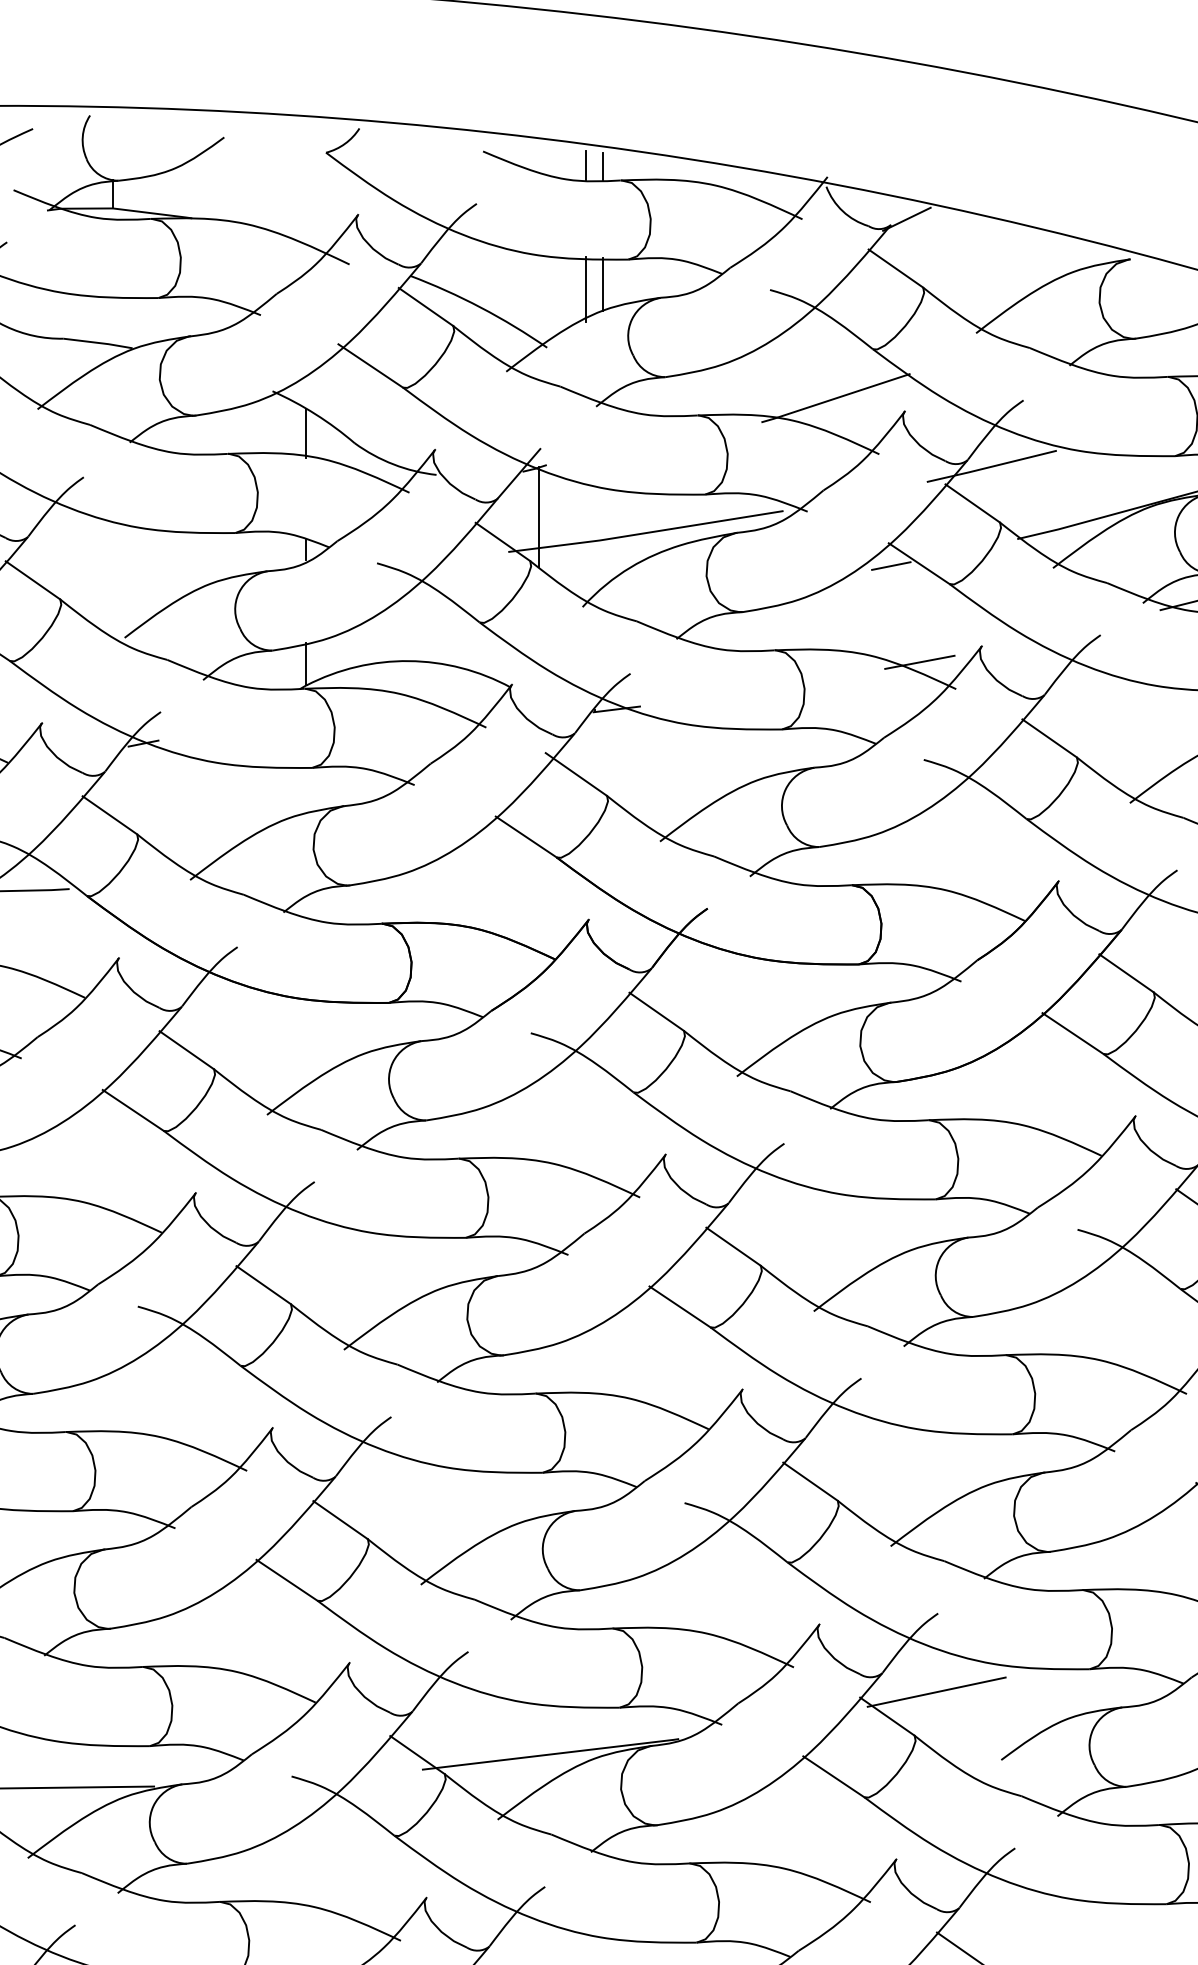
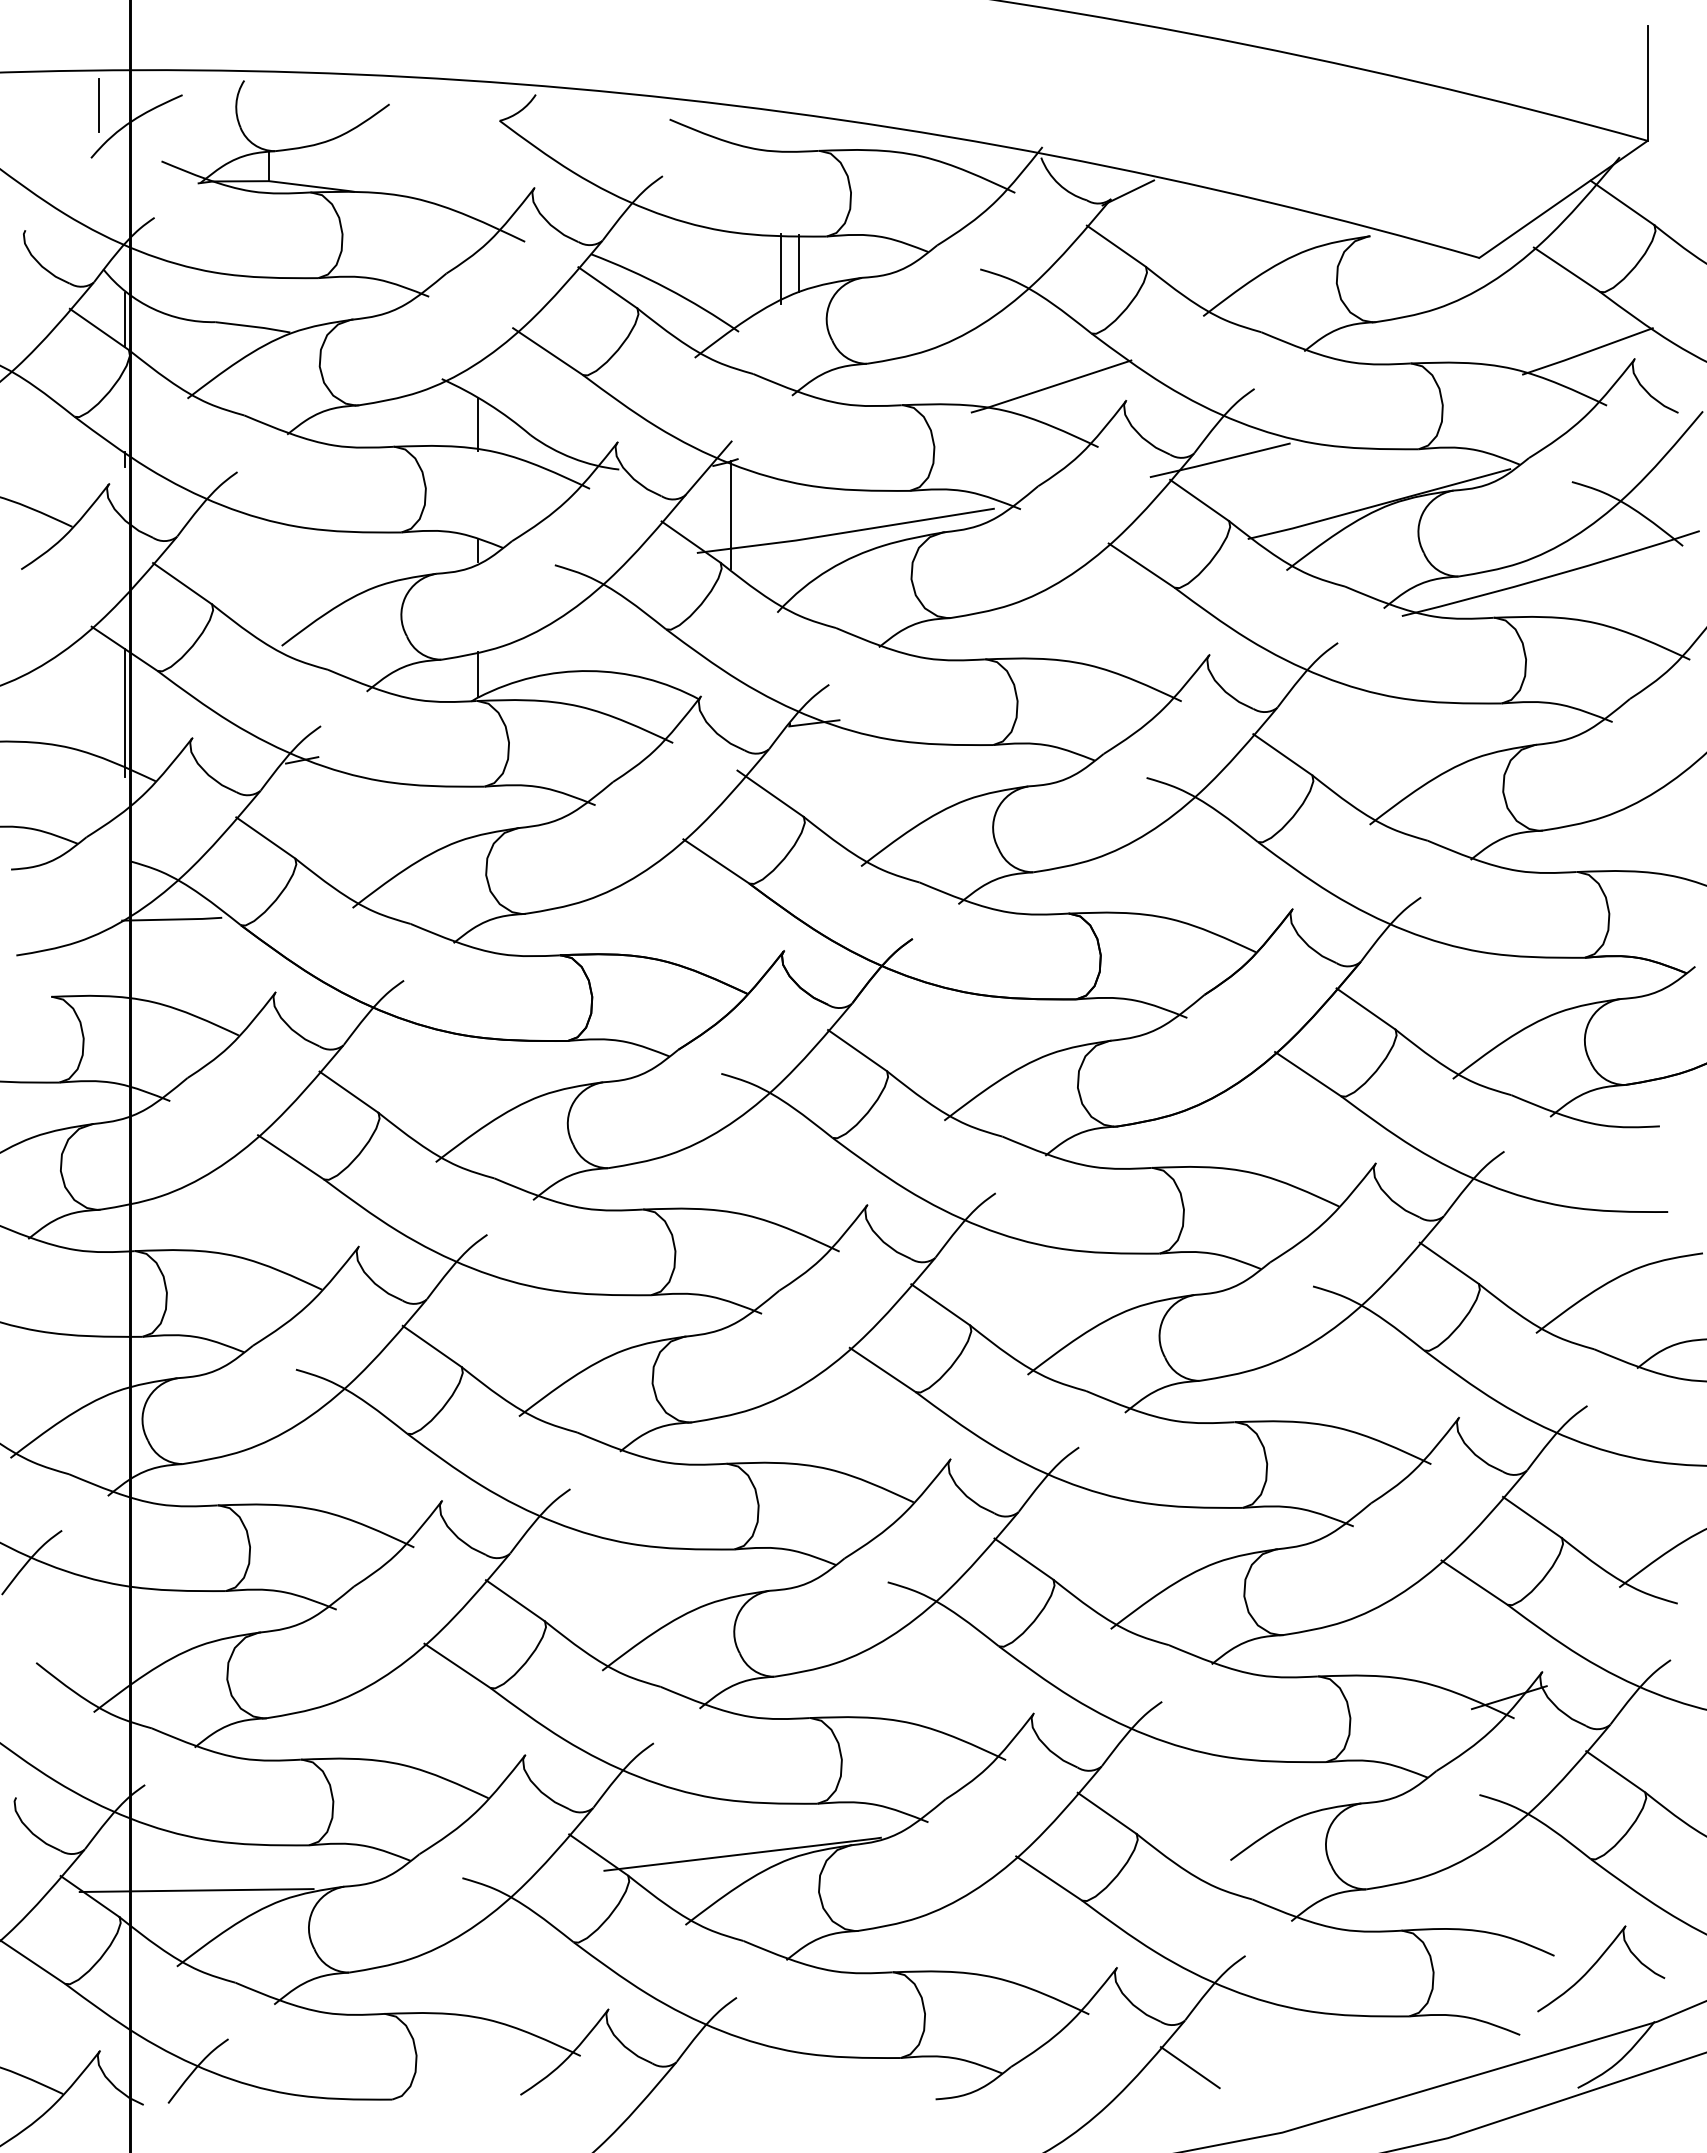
line: (586, 165) -> (781, 134), removed
line: (603, 166) -> (799, 135), removed
line: (891, 566) -> (1111, 568), removed
line: (919, 662) -> (1141, 672), removed
line: (936, 1691) -> (1160, 1786), removed

